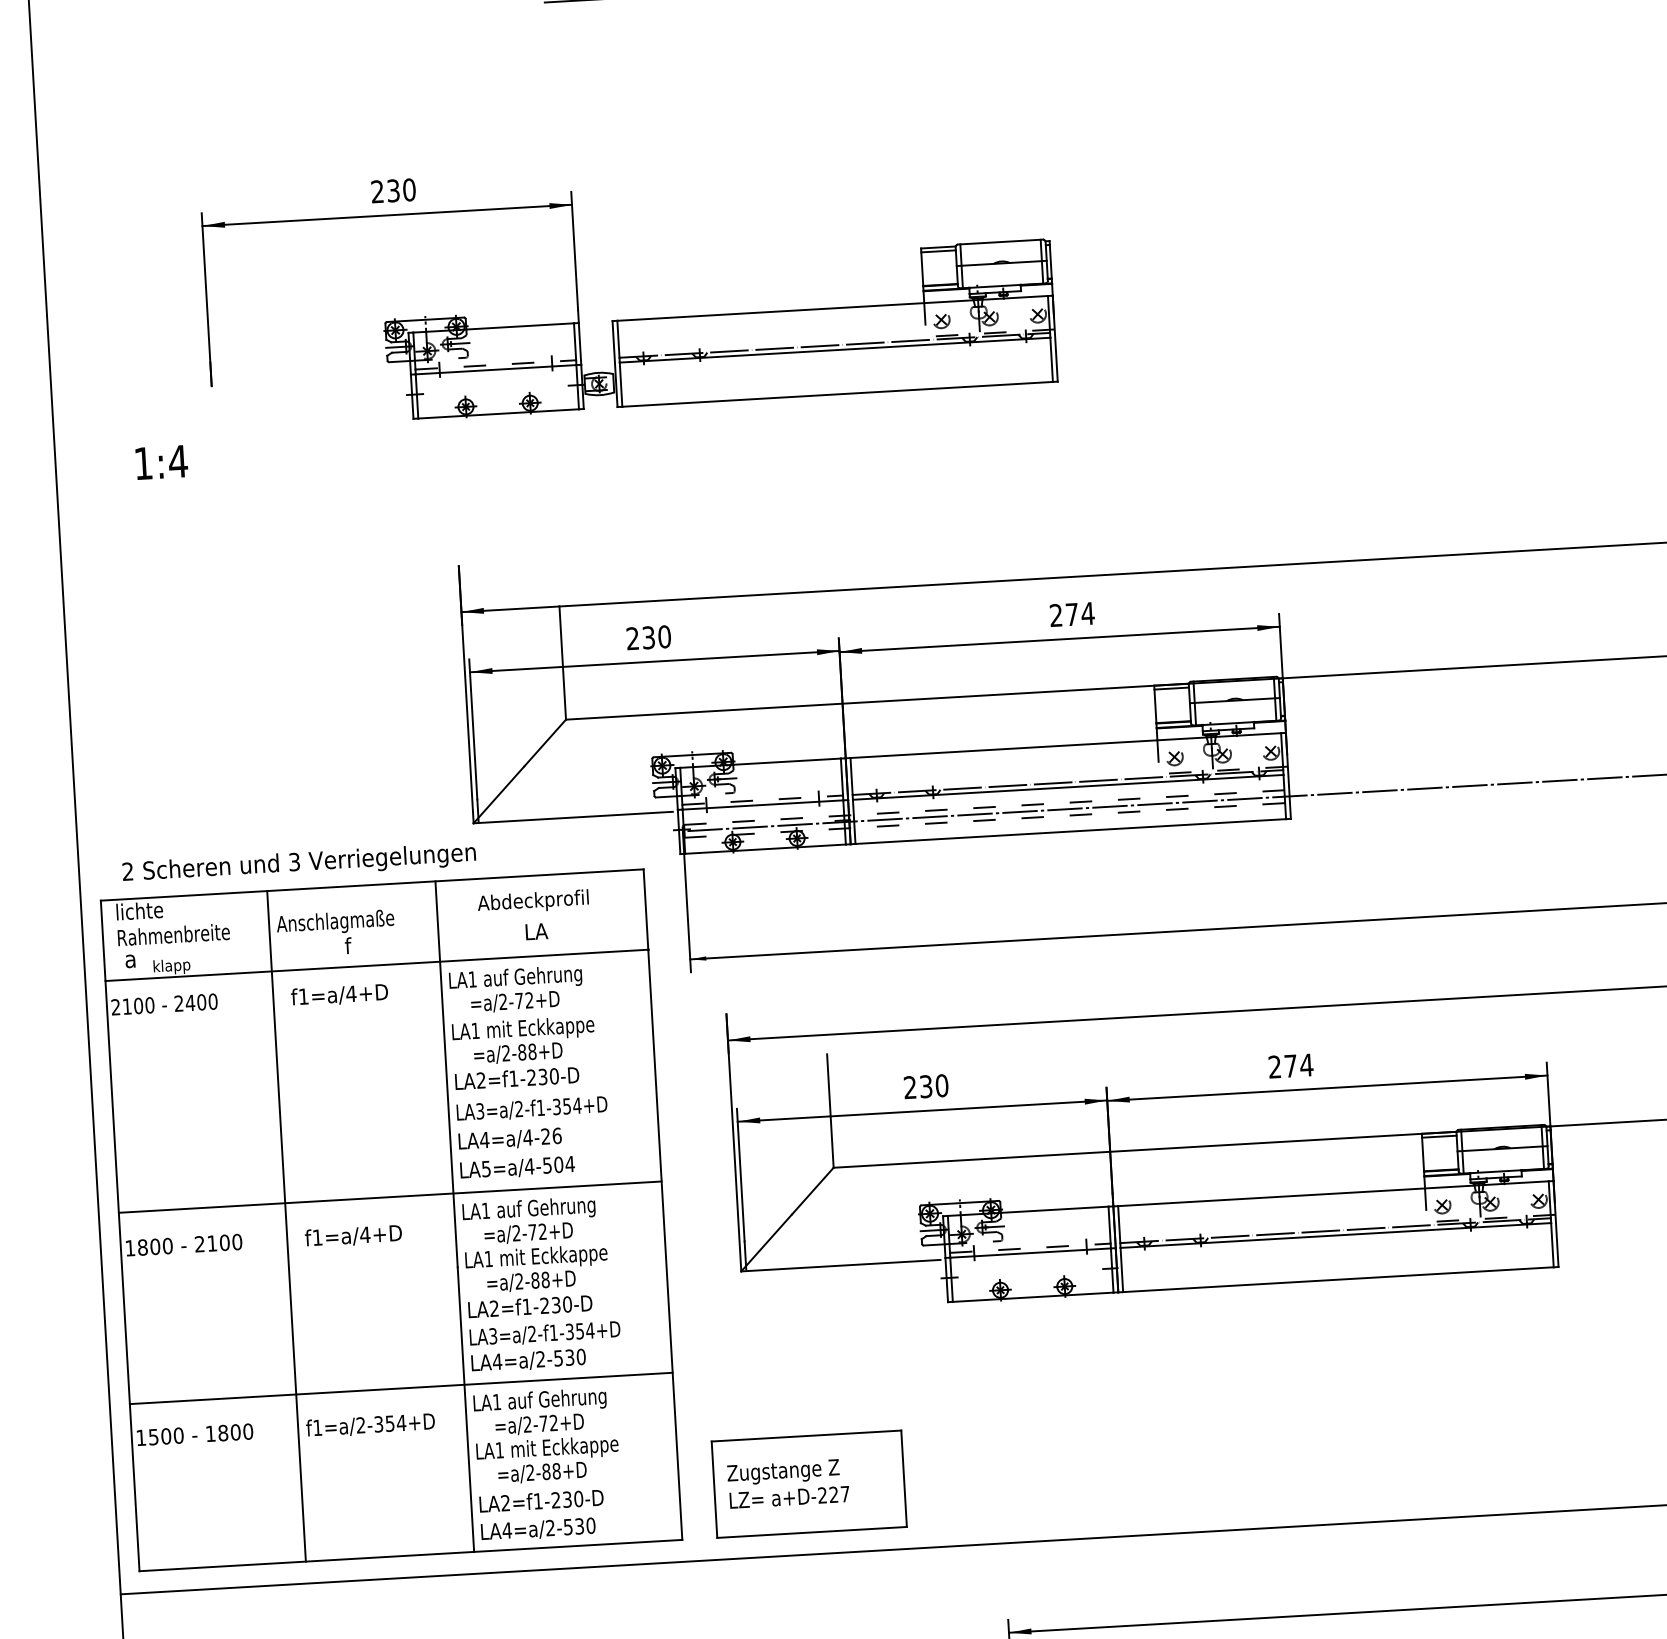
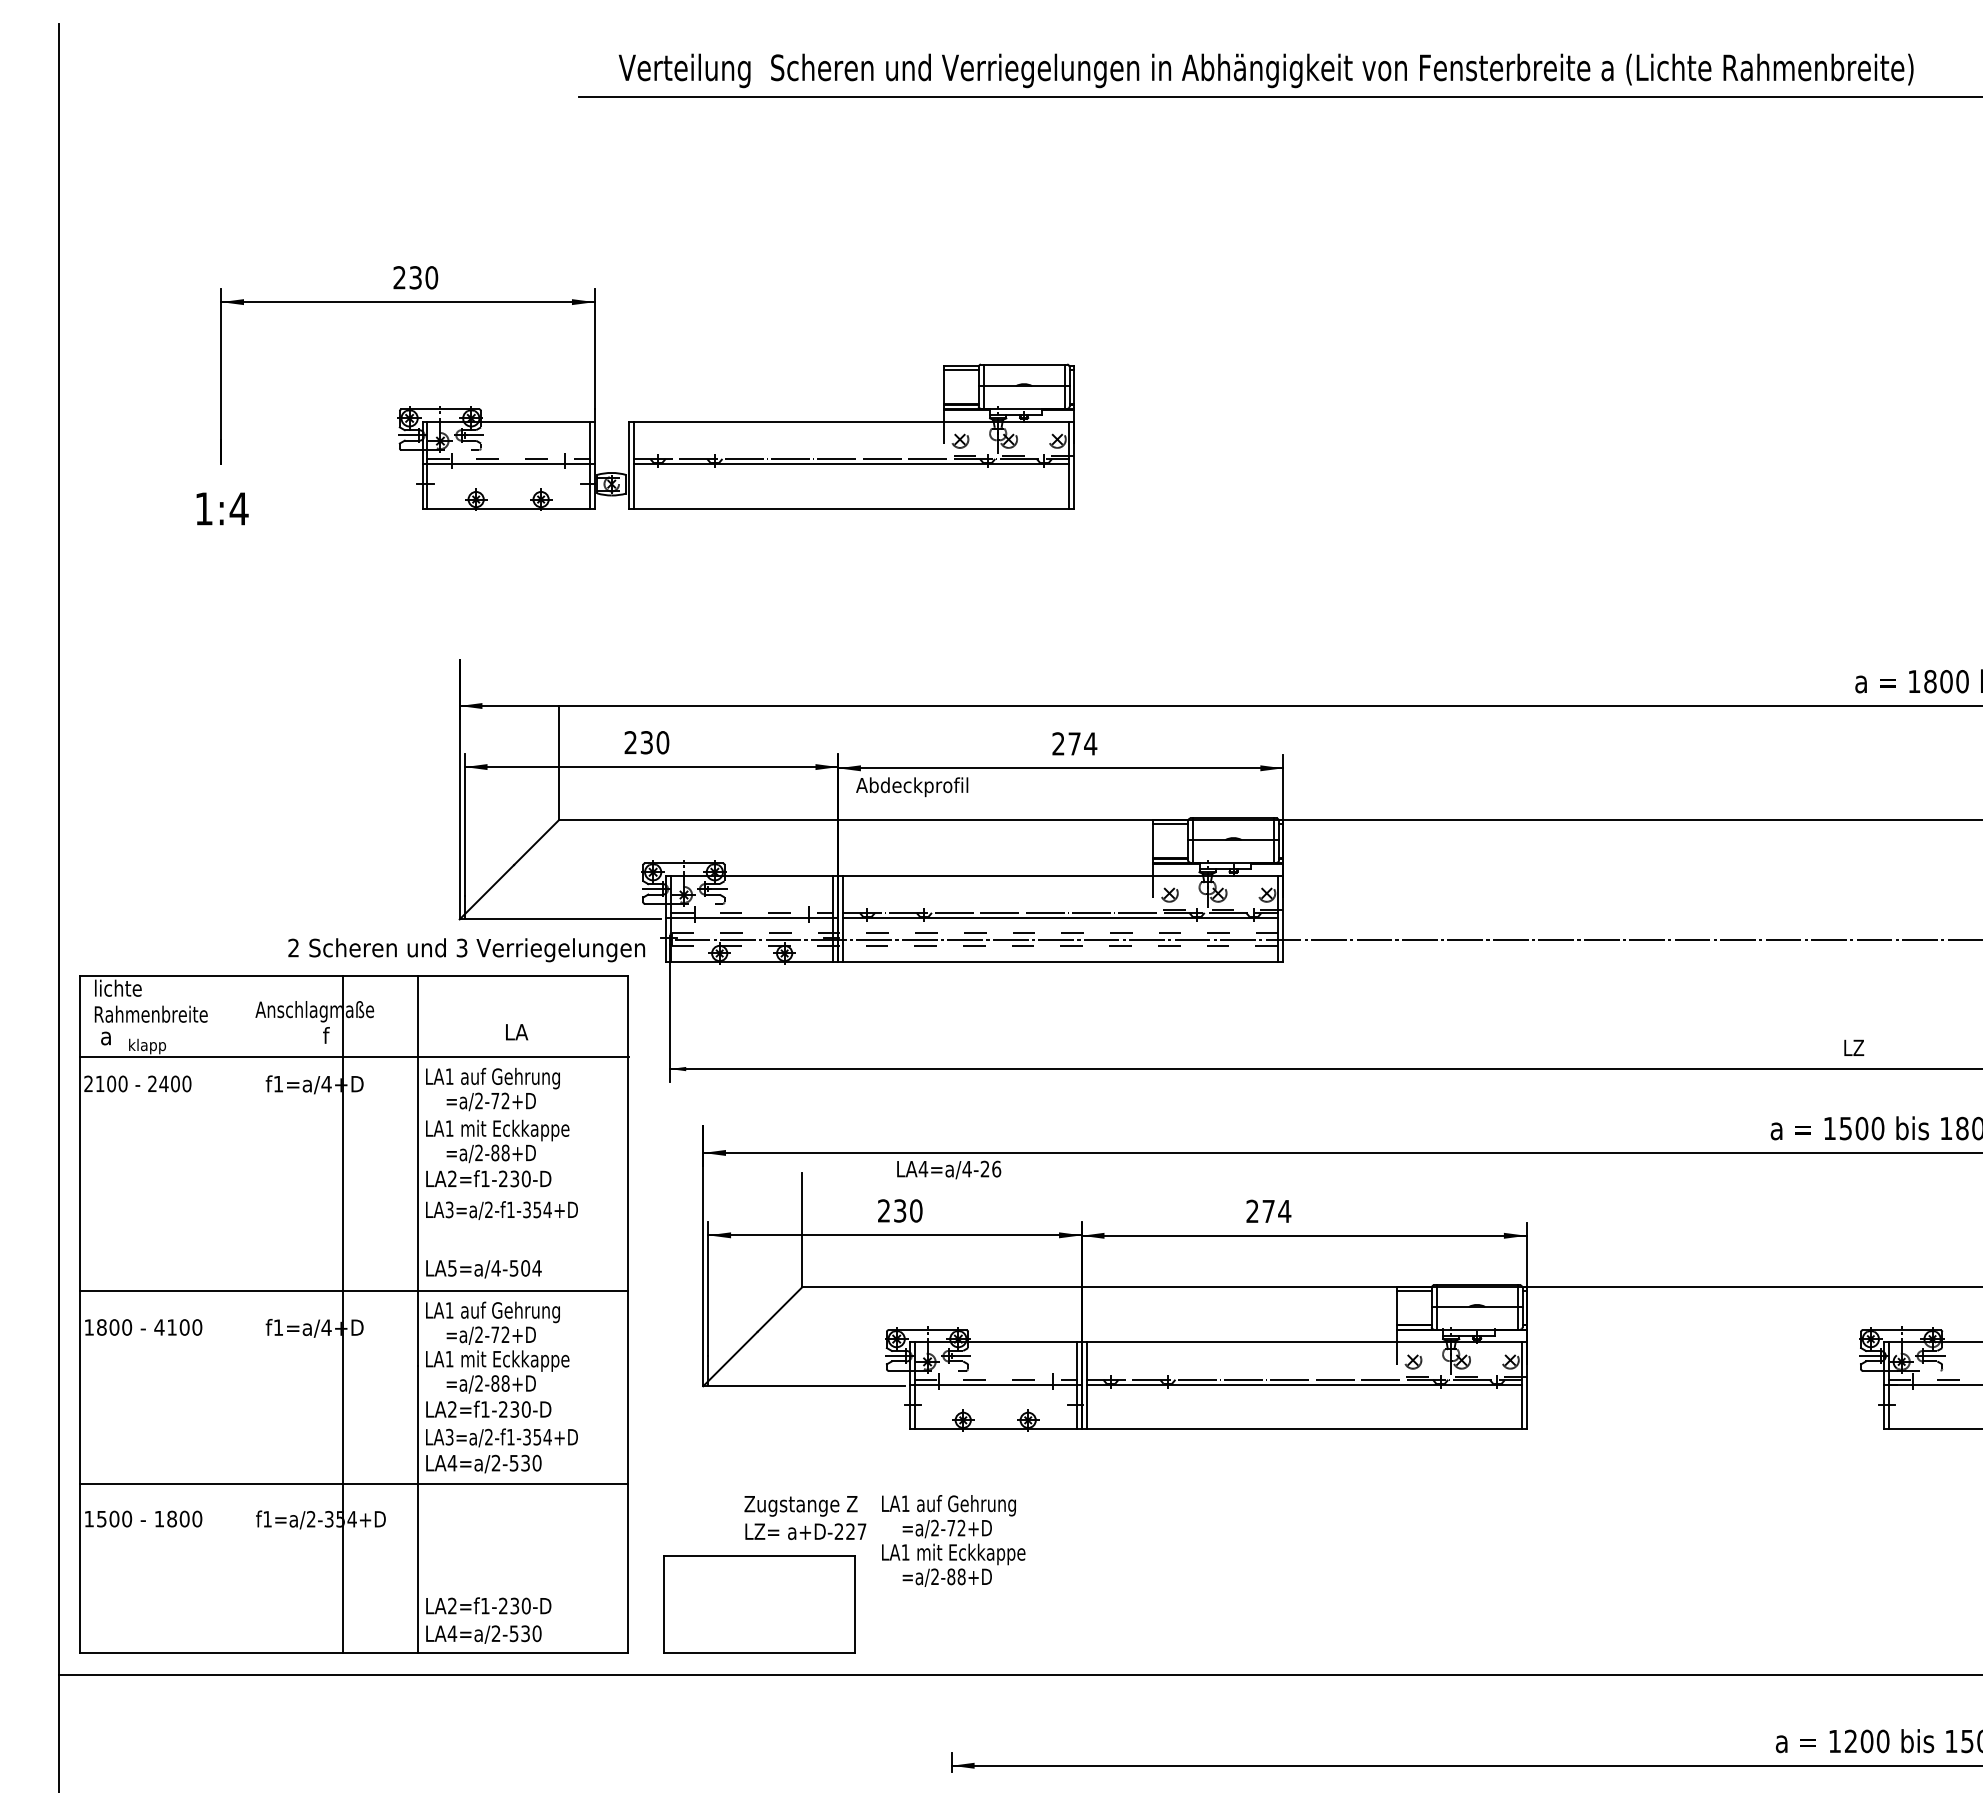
text: (161, 462) -> (222, 508), moved
text: (299, 864) -> (466, 950), moved
text: (533, 902) -> (912, 787), moved
text: (510, 1138) -> (949, 1169), moved
line: (286, 1226) -> (342, 1314), moved
text: (199, 1244) -> (159, 1327), 2100 -> 4100
text: (546, 1435) -> (953, 1540), moved
text: (788, 1483) -> (805, 1517), moved

